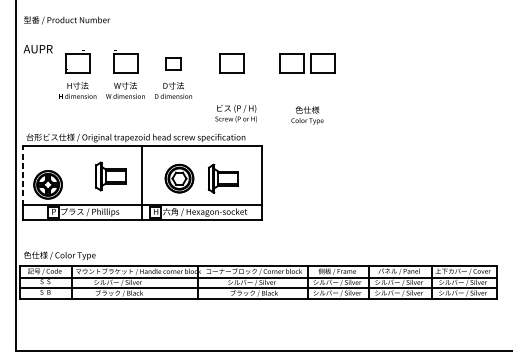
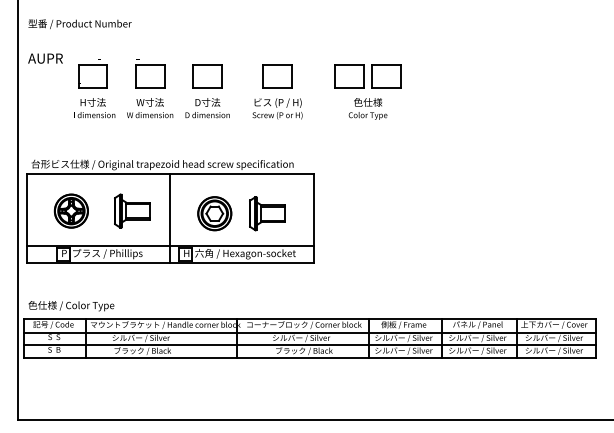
part: (173, 64) -> (207, 76), size x1.67
text: (236, 113) -> (277, 108), moved
text: (307, 115) -> (367, 108), moved
line: (23, 175) -> (27, 209), dashed -> solid
part: (47, 184) -> (70, 210), moved

